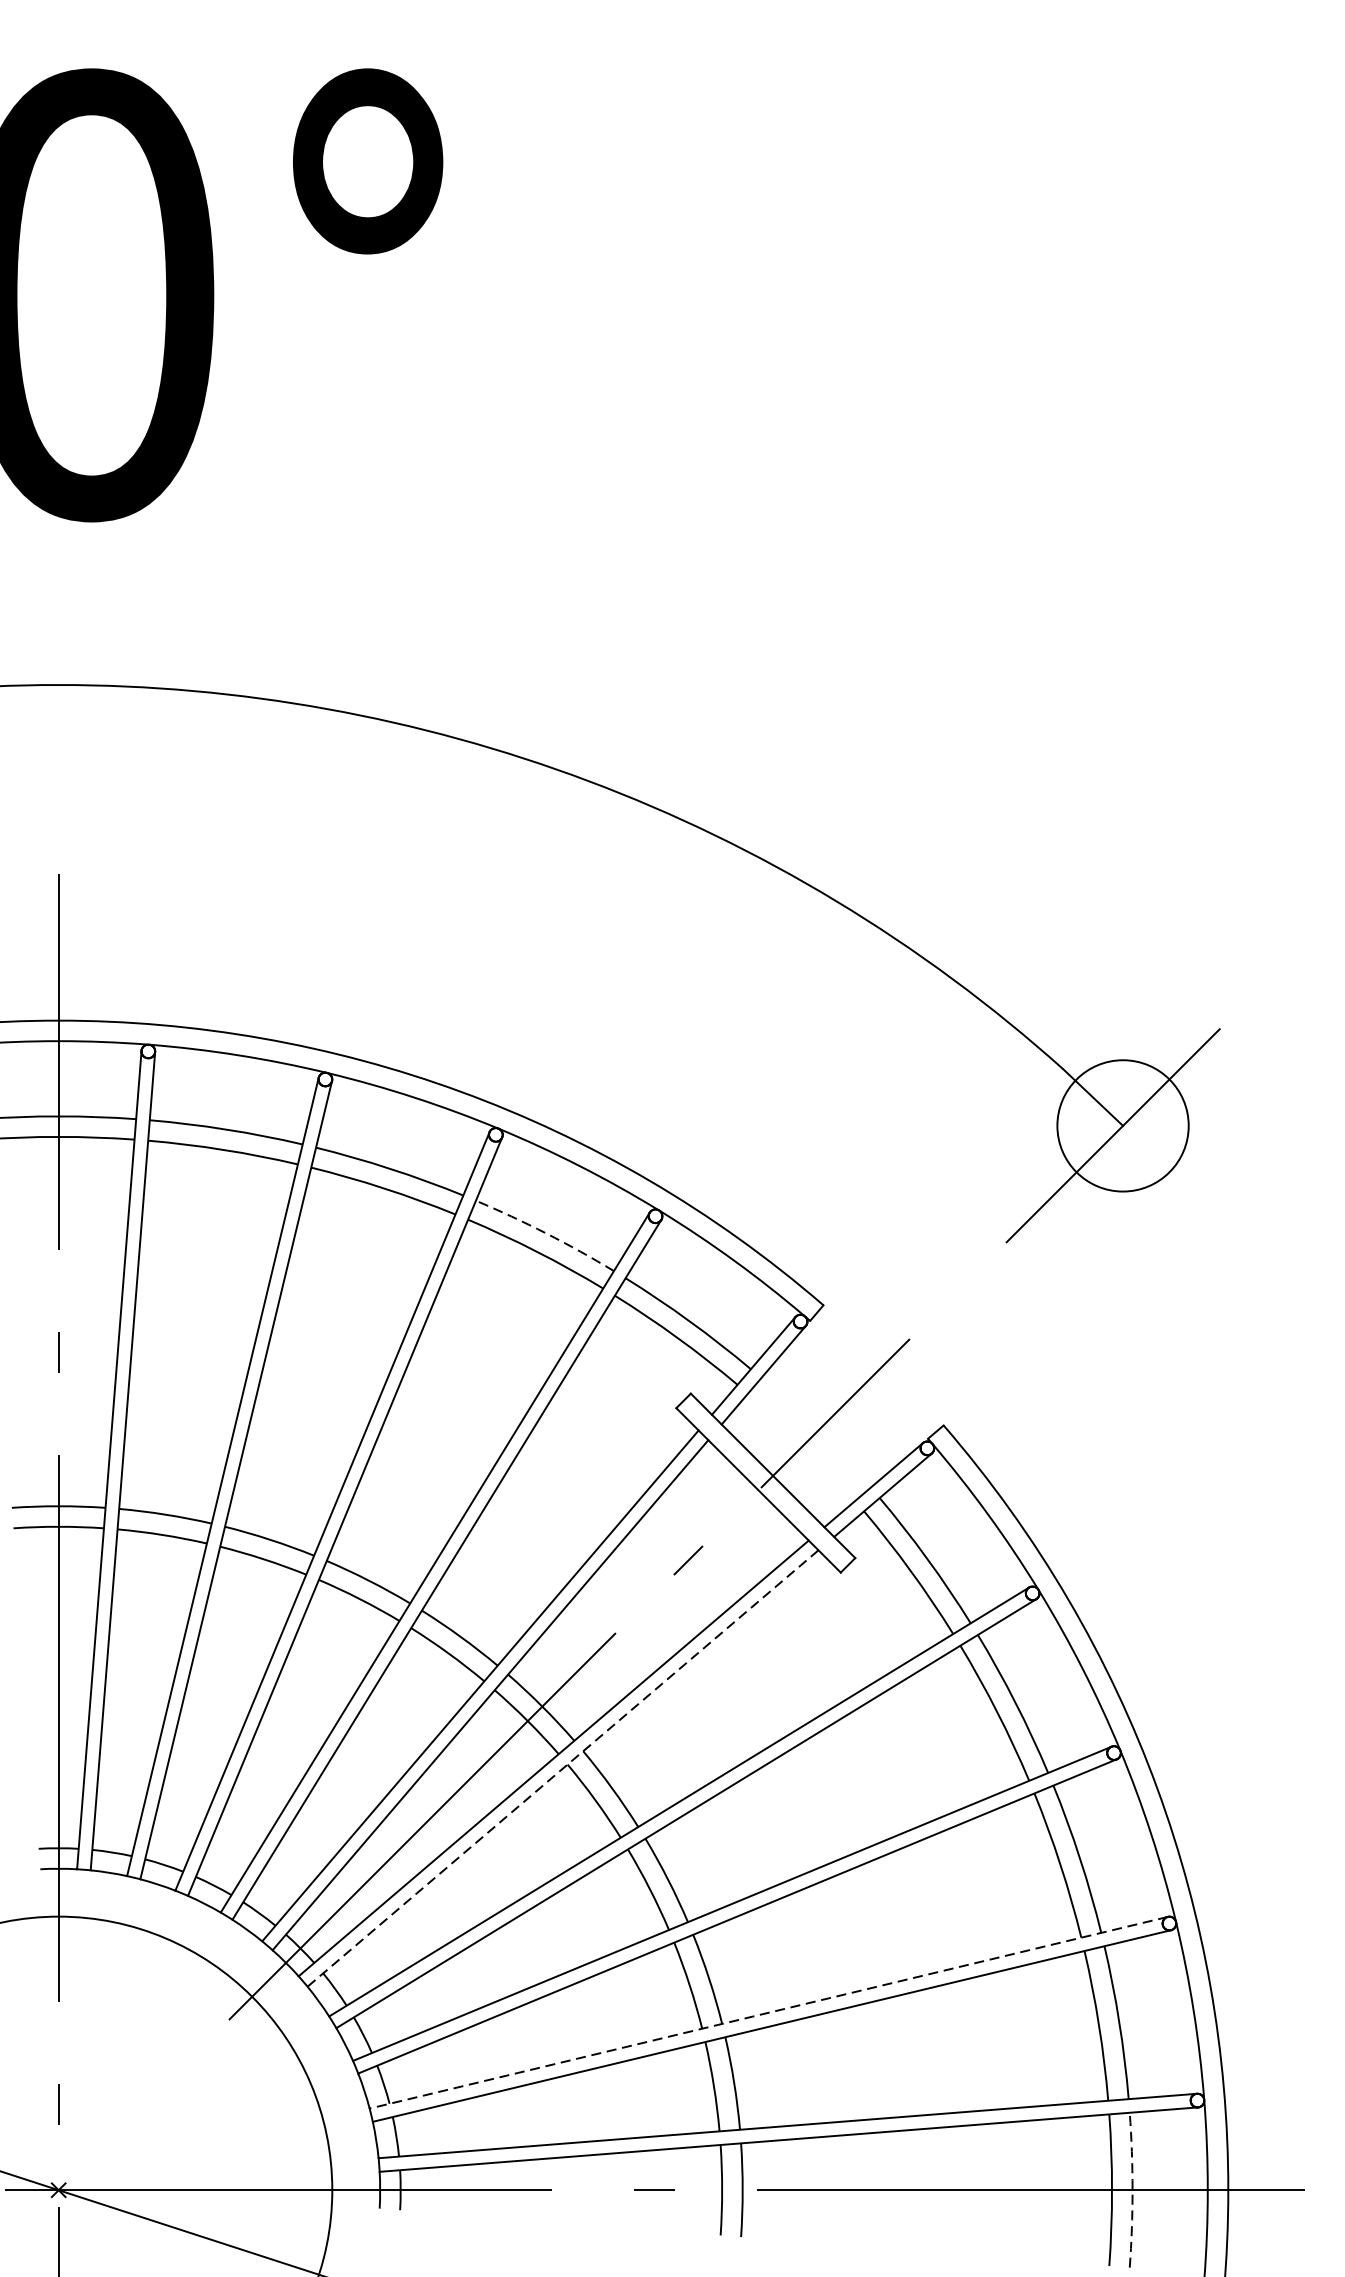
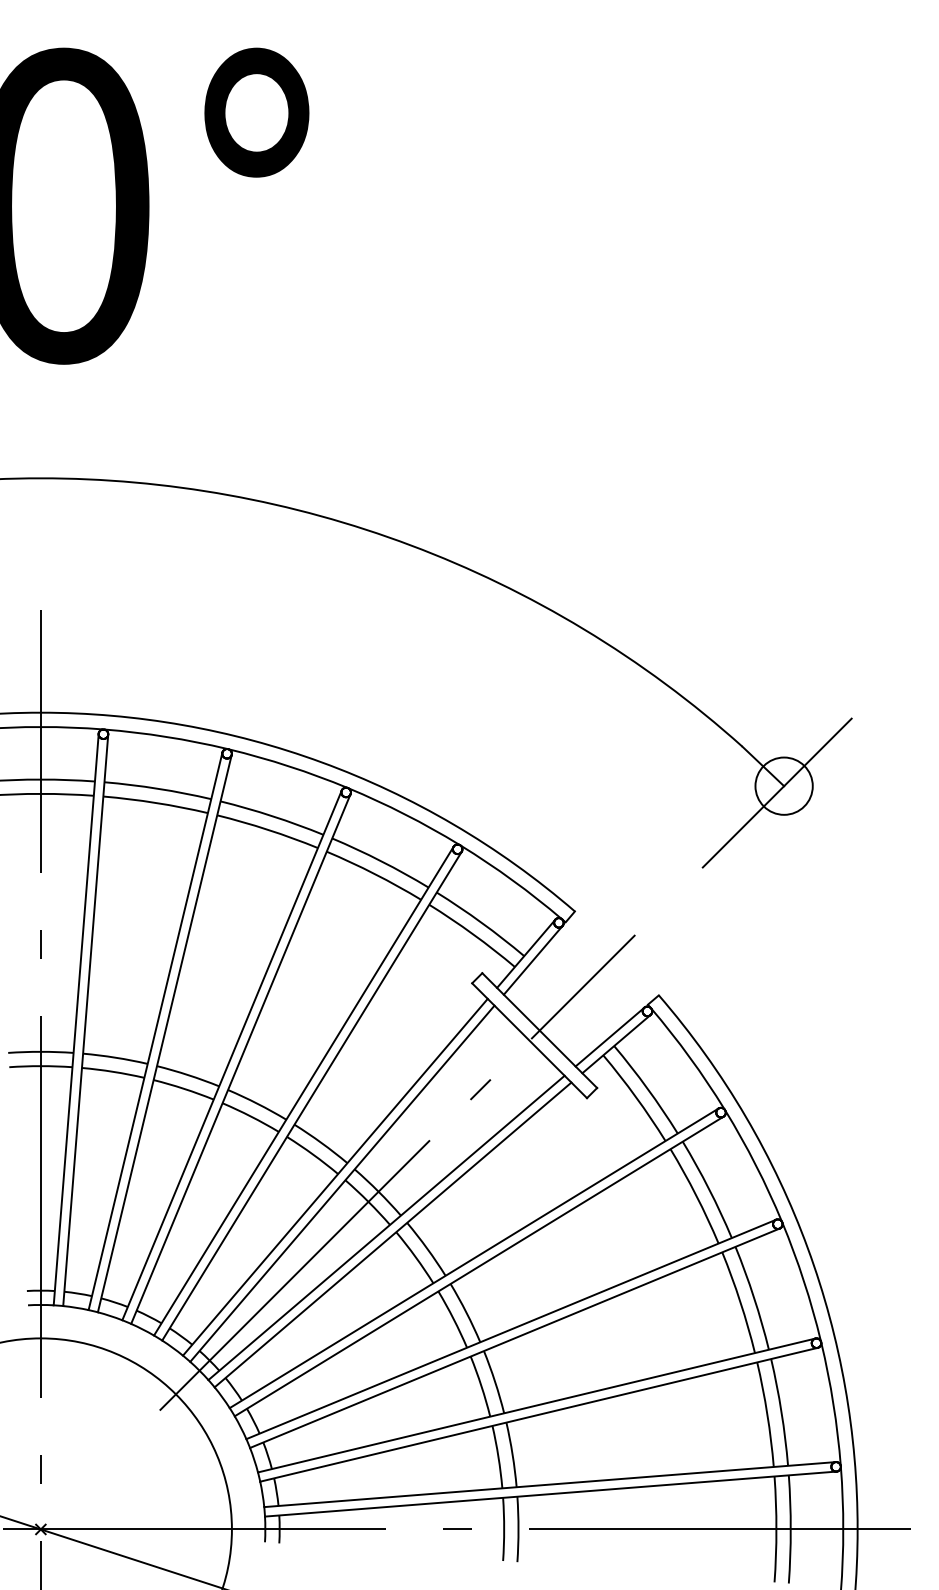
circle: (1122, 1124) -> (783, 785), size x0.62
arc: (546, 1233) -> (381, 861), dashed -> solid
line: (563, 1767) -> (393, 1234), dashed -> solid
line: (768, 2012) -> (536, 1405), dashed -> solid
arc: (1132, 2190) -> (790, 1529), dashed -> solid

